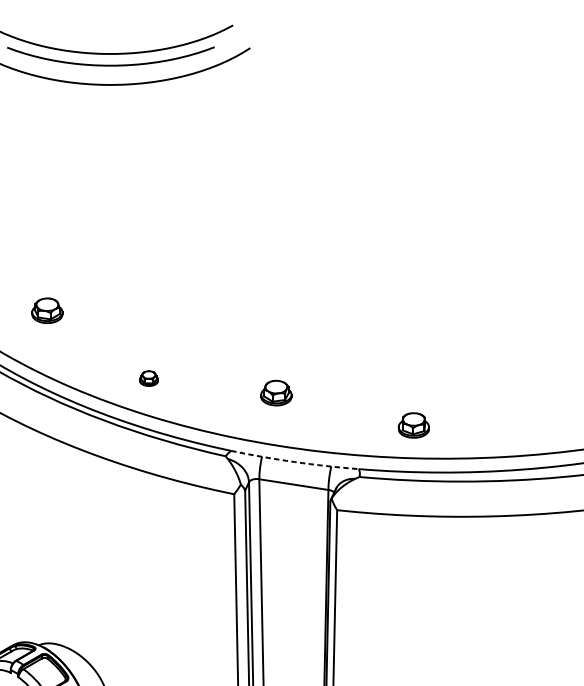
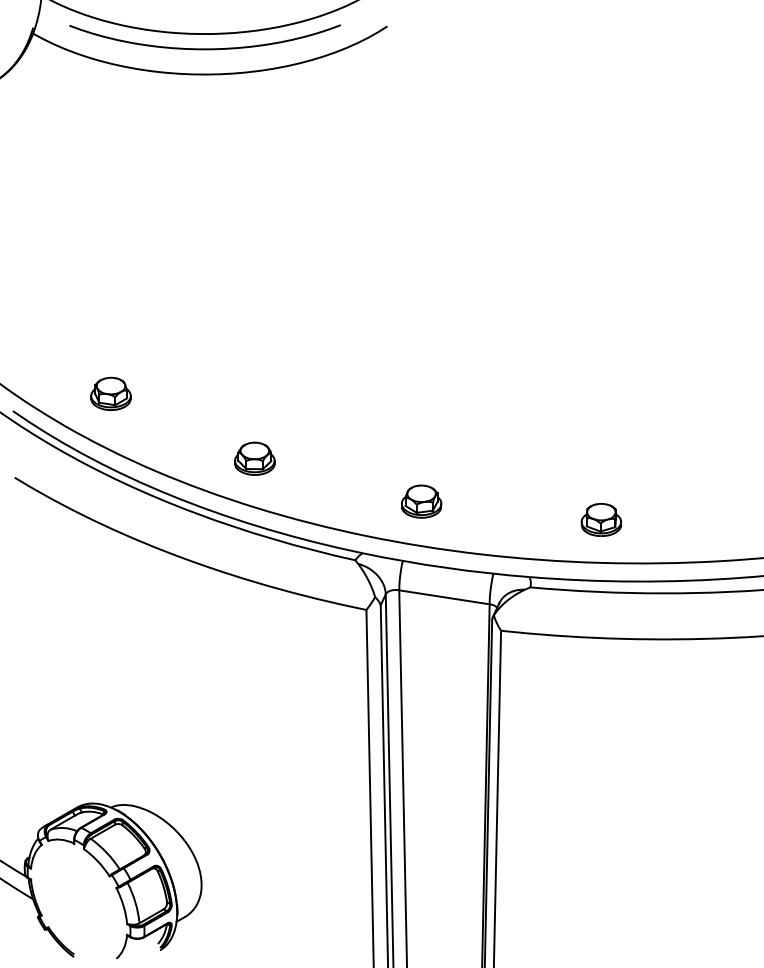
part: (46, 310) -> (110, 393), moved
part: (148, 378) -> (254, 458), size x1.67
part: (276, 393) -> (421, 501), moved
arc: (294, 461) -> (445, 567), dashed -> solid

